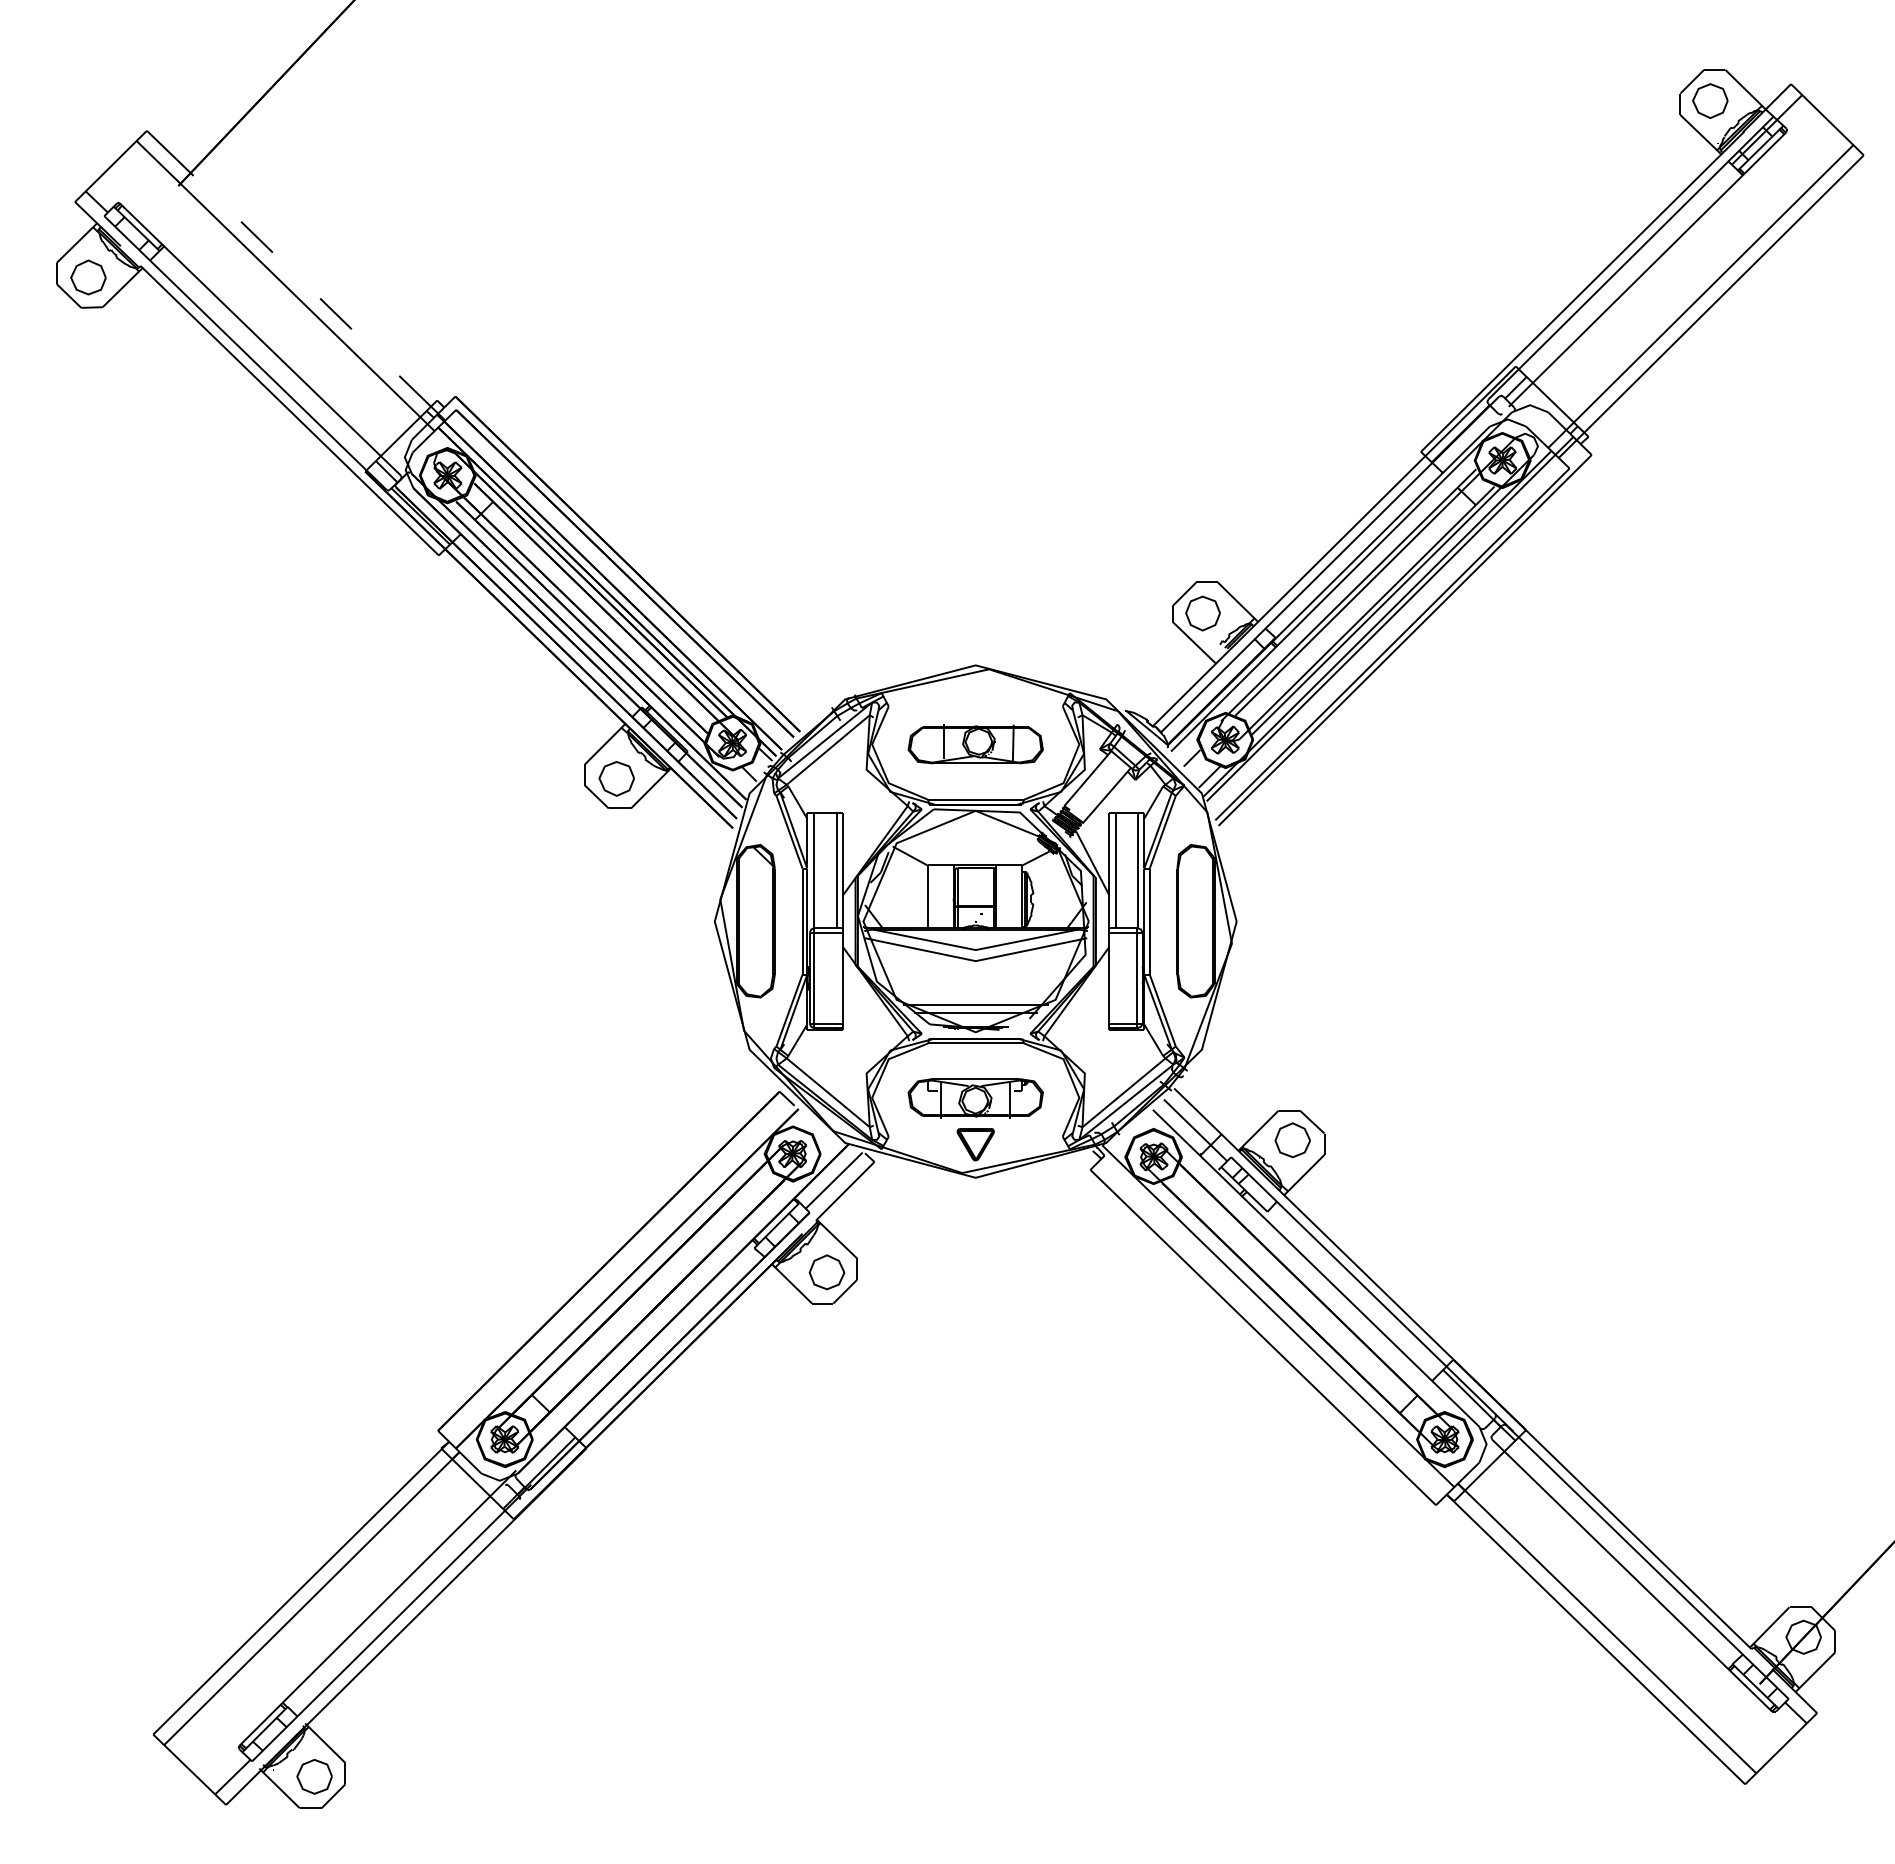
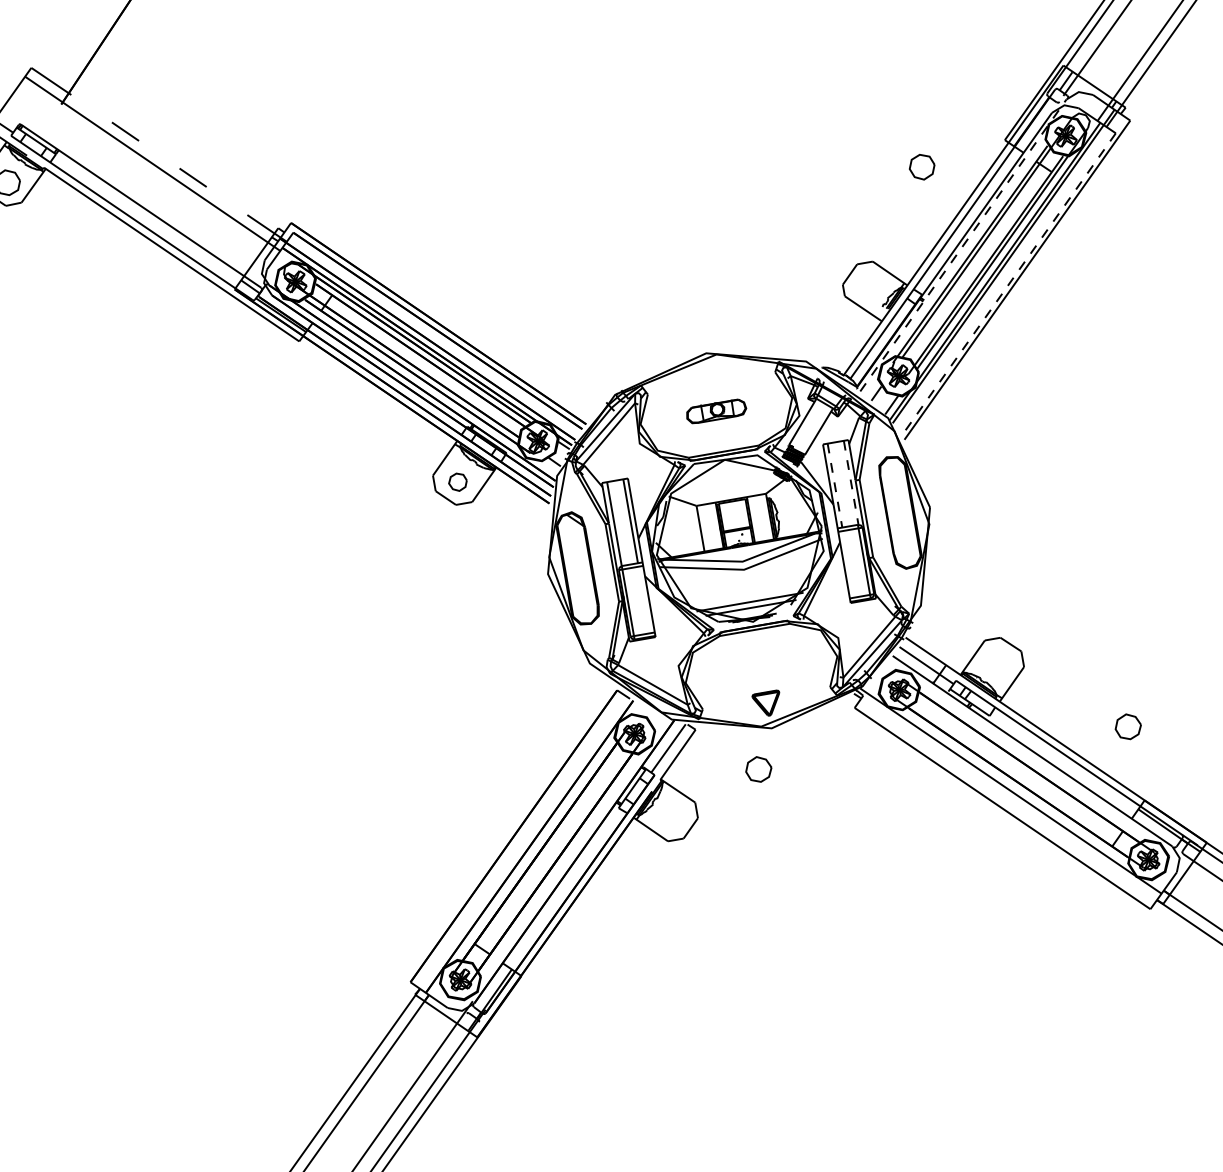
line: (1341, 581) -> (963, 245), solid -> dashed
part: (1202, 613) -> (921, 167), moved
line: (1392, 644) -> (1008, 284), solid -> dashed
part: (975, 744) -> (716, 411), size x0.6
part: (616, 778) -> (457, 481), size x0.7
line: (1115, 871) -> (834, 486), solid -> dashed
line: (1137, 871) -> (851, 483), solid -> dashed
part: (975, 1098) -> (761, 670), removed
part: (1292, 1140) -> (1128, 727), moved
part: (826, 1272) -> (758, 769), moved

